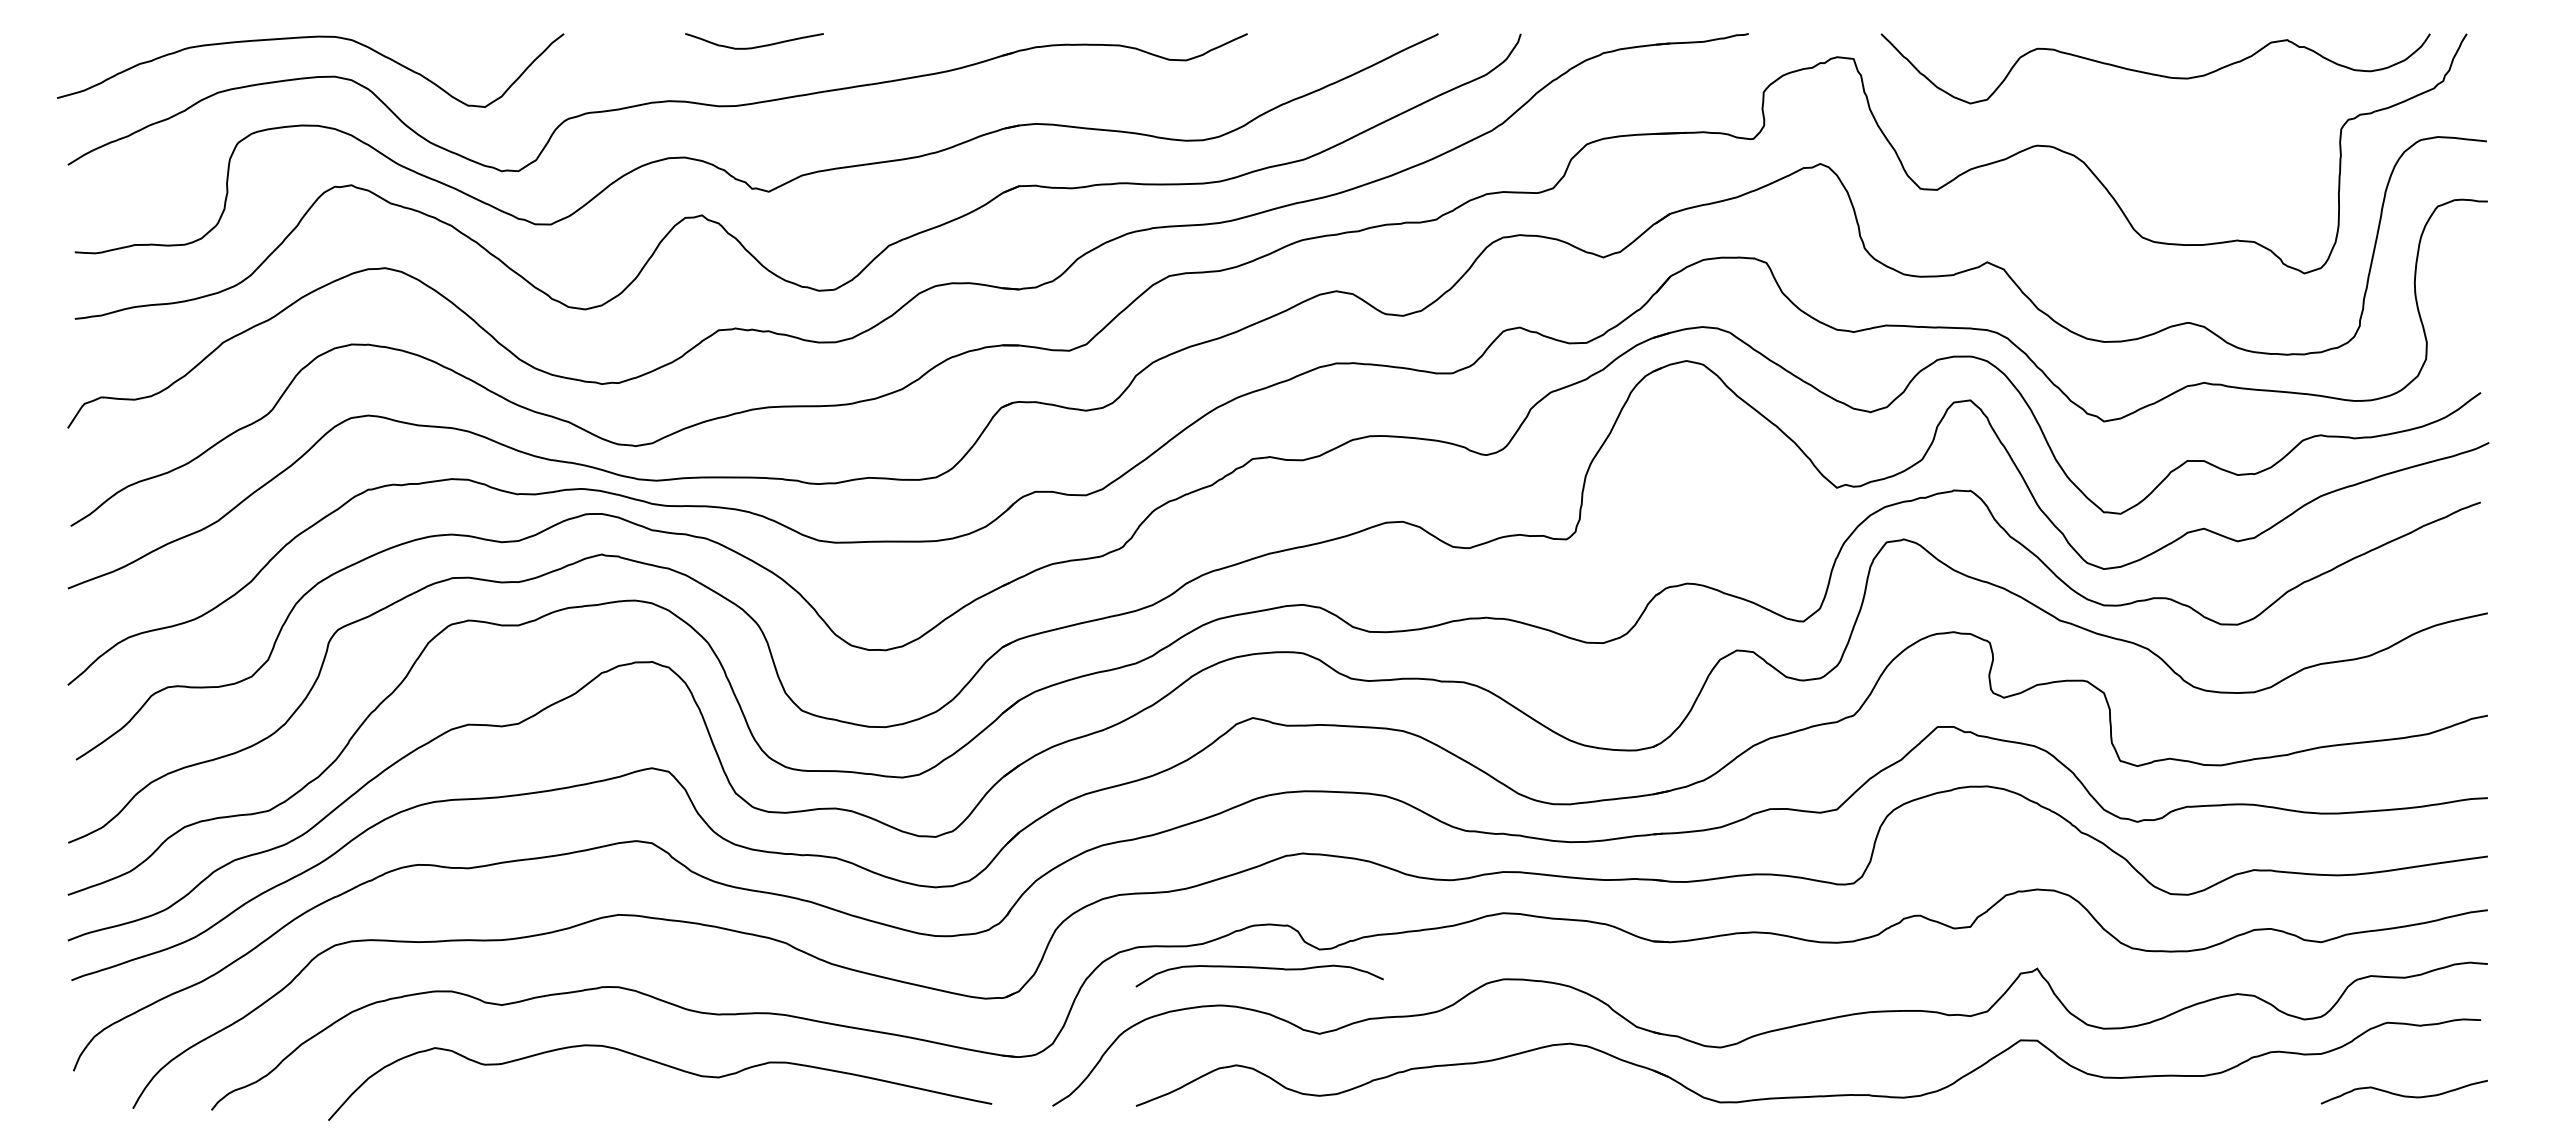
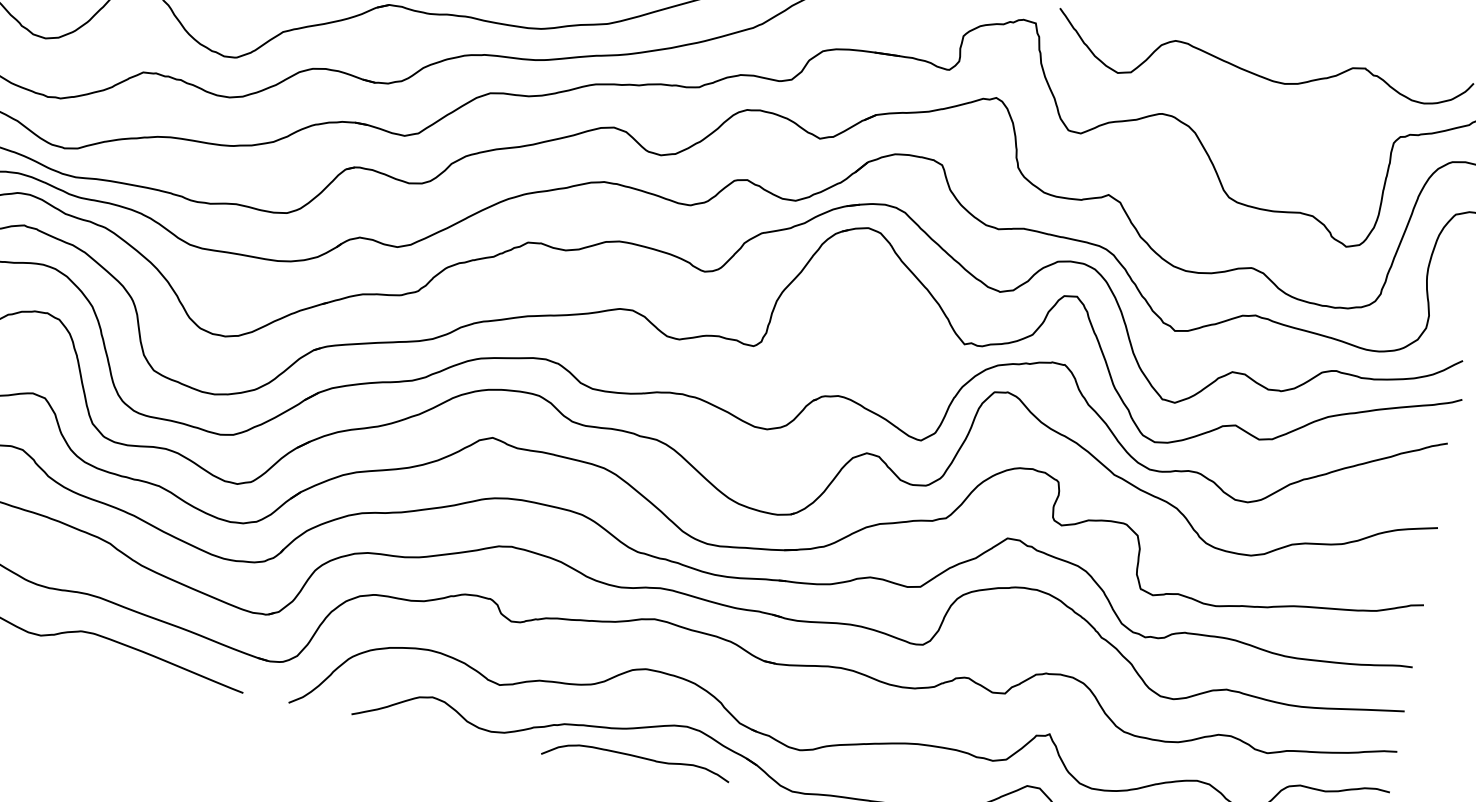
curve: (1259, 968) -> (636, 757), moved

